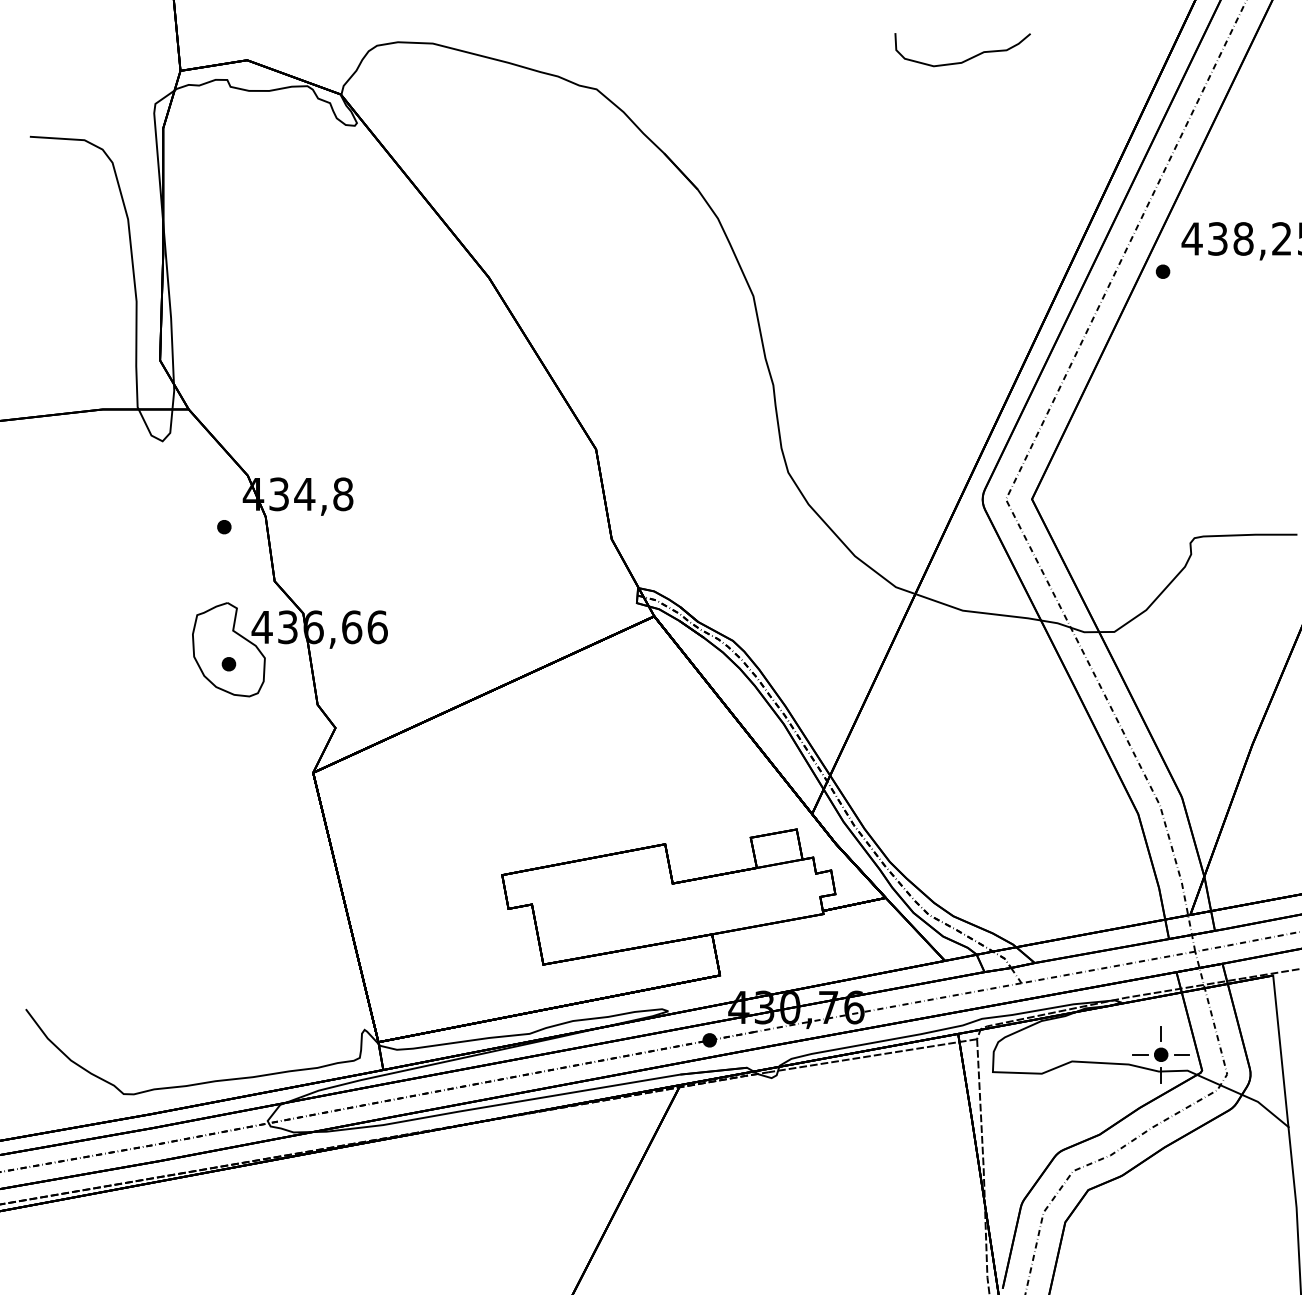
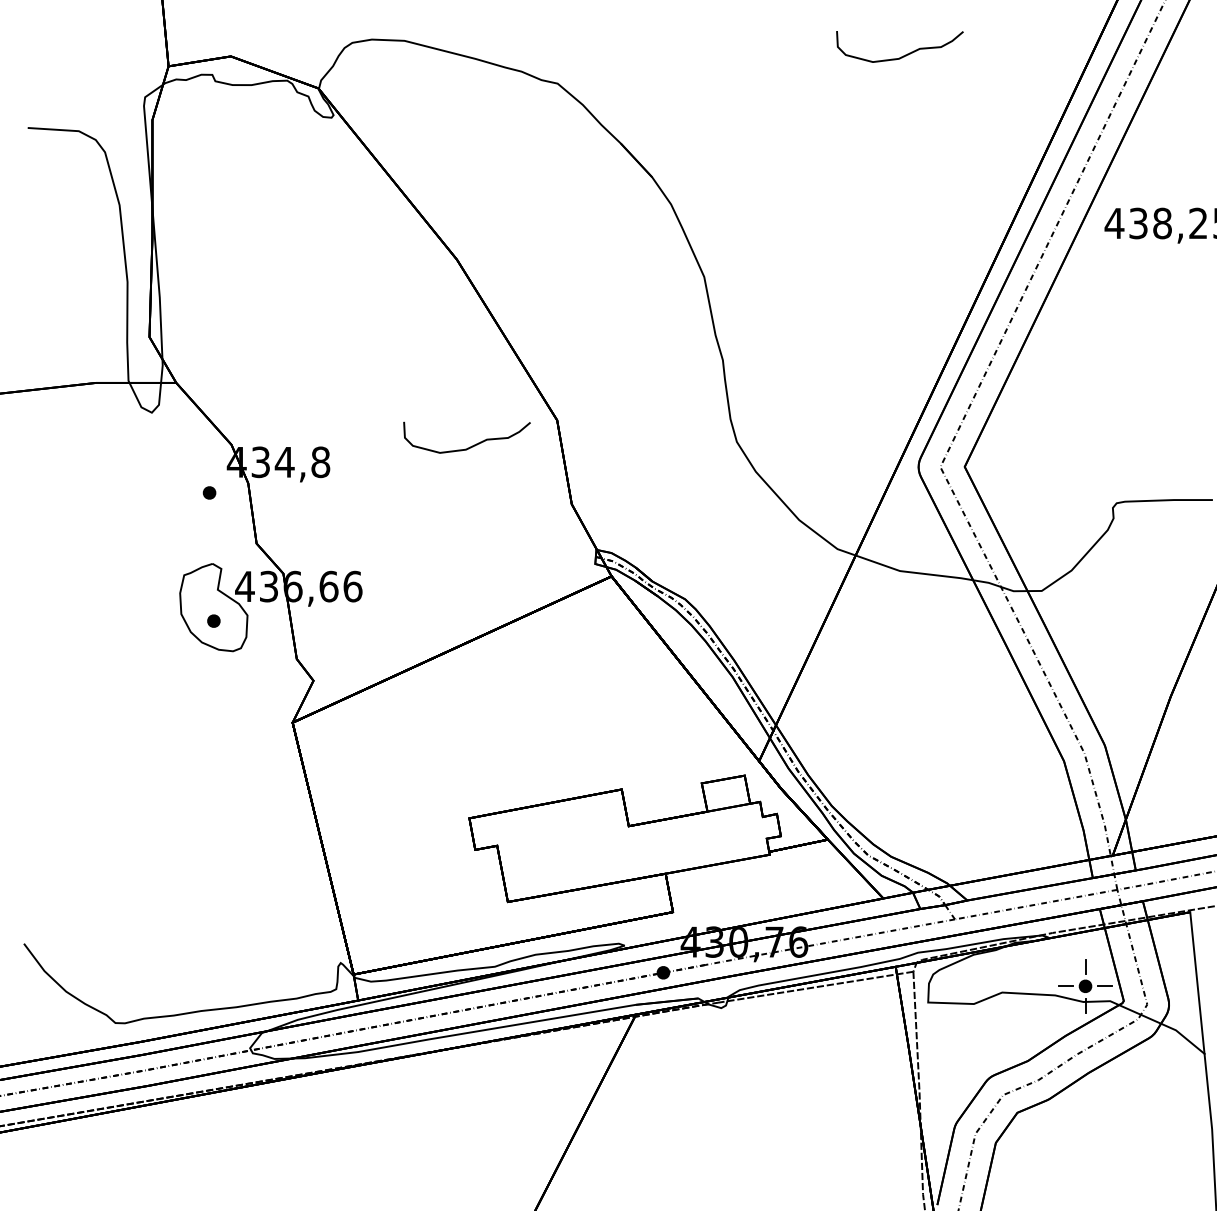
part: (1162, 271) -> (1086, 253), removed
curve: (503, 477) -> (470, 446), added

